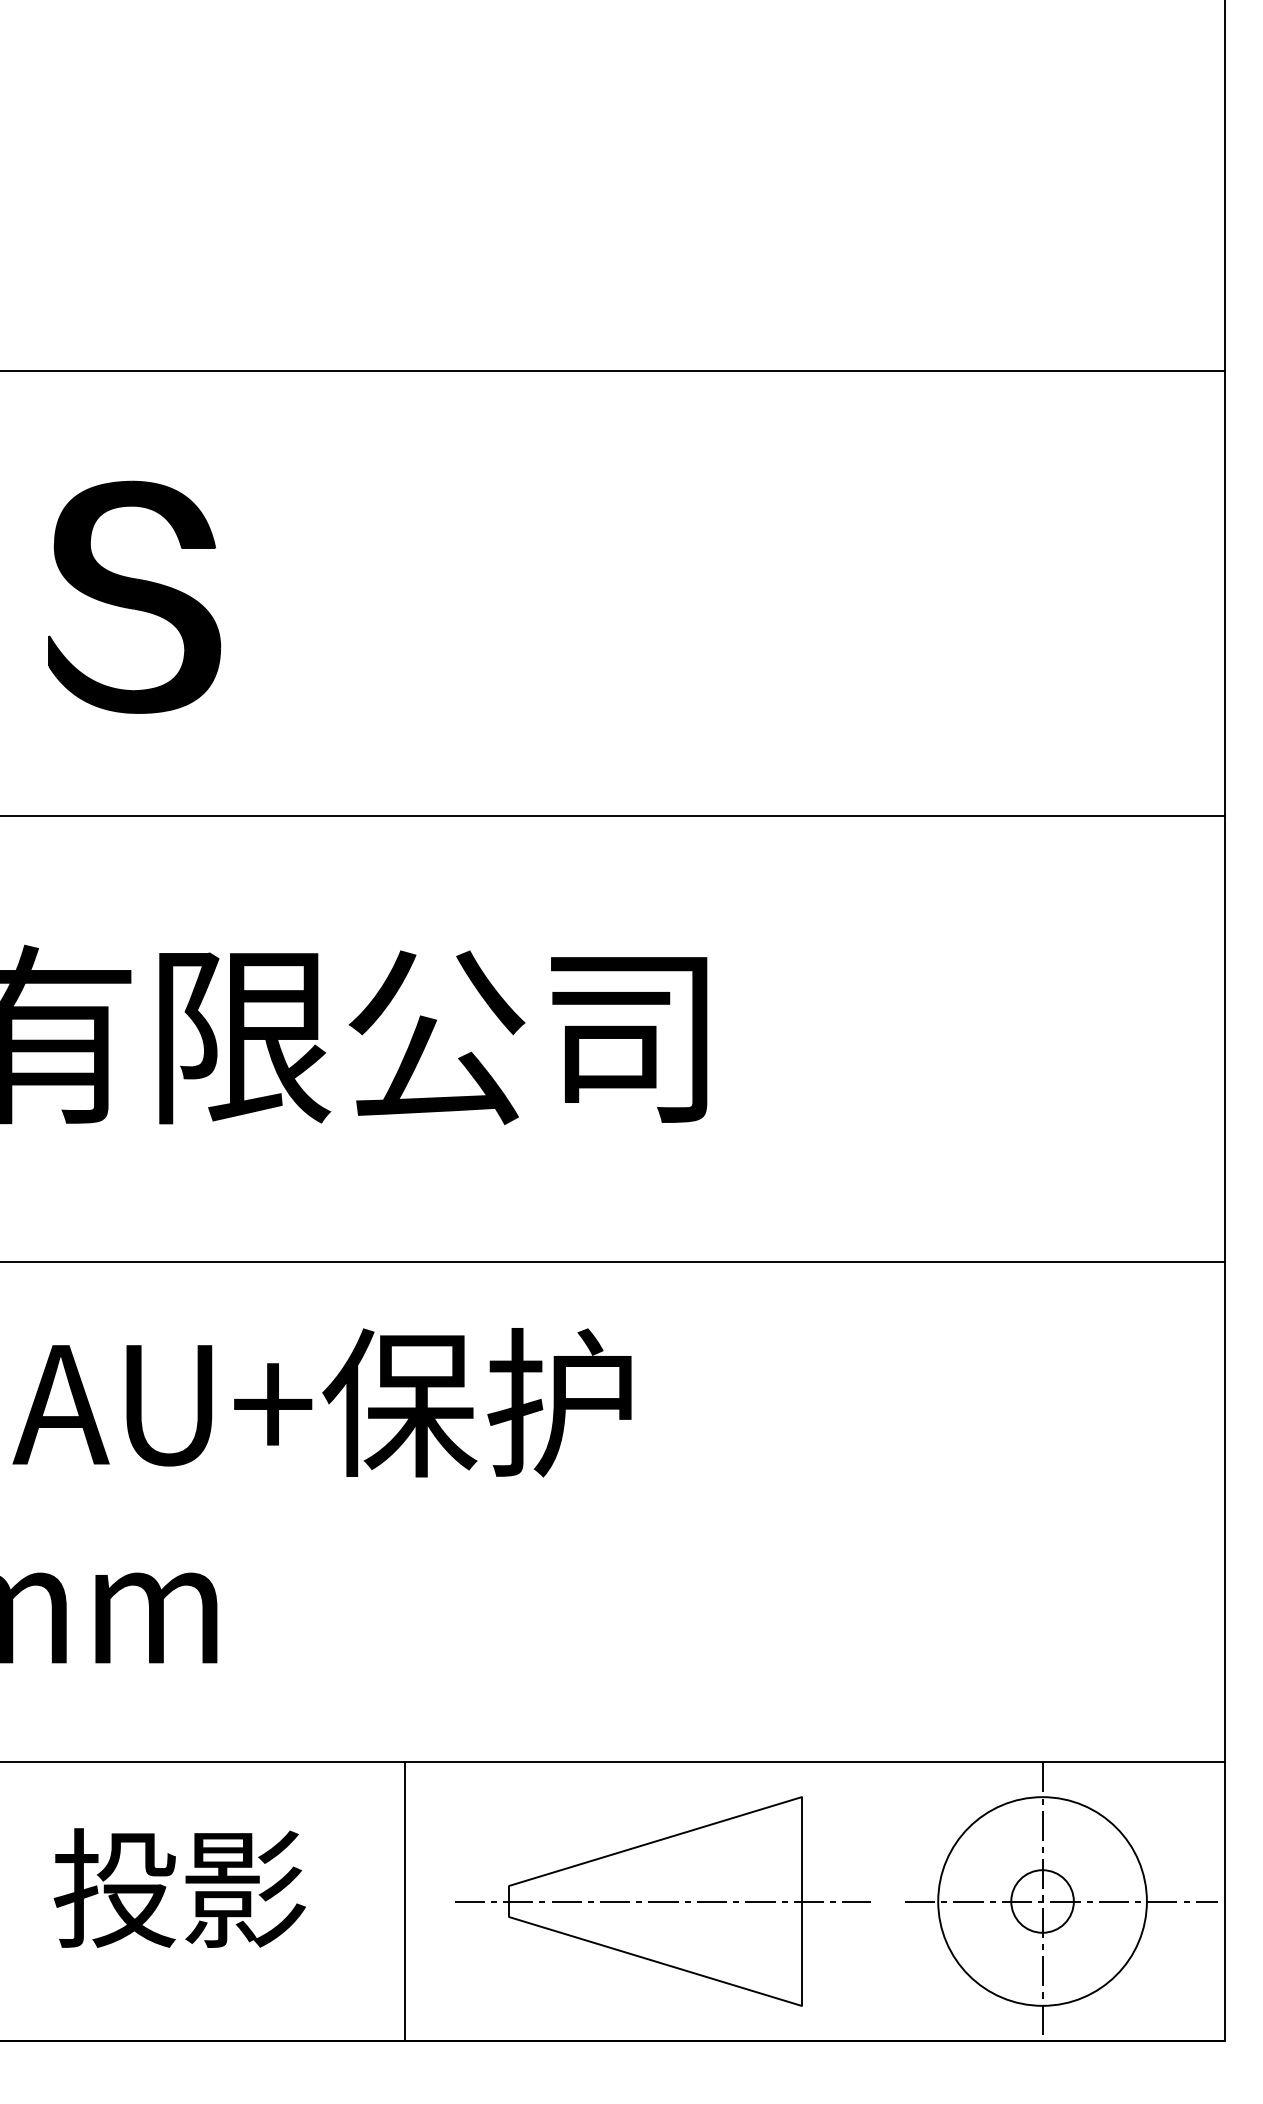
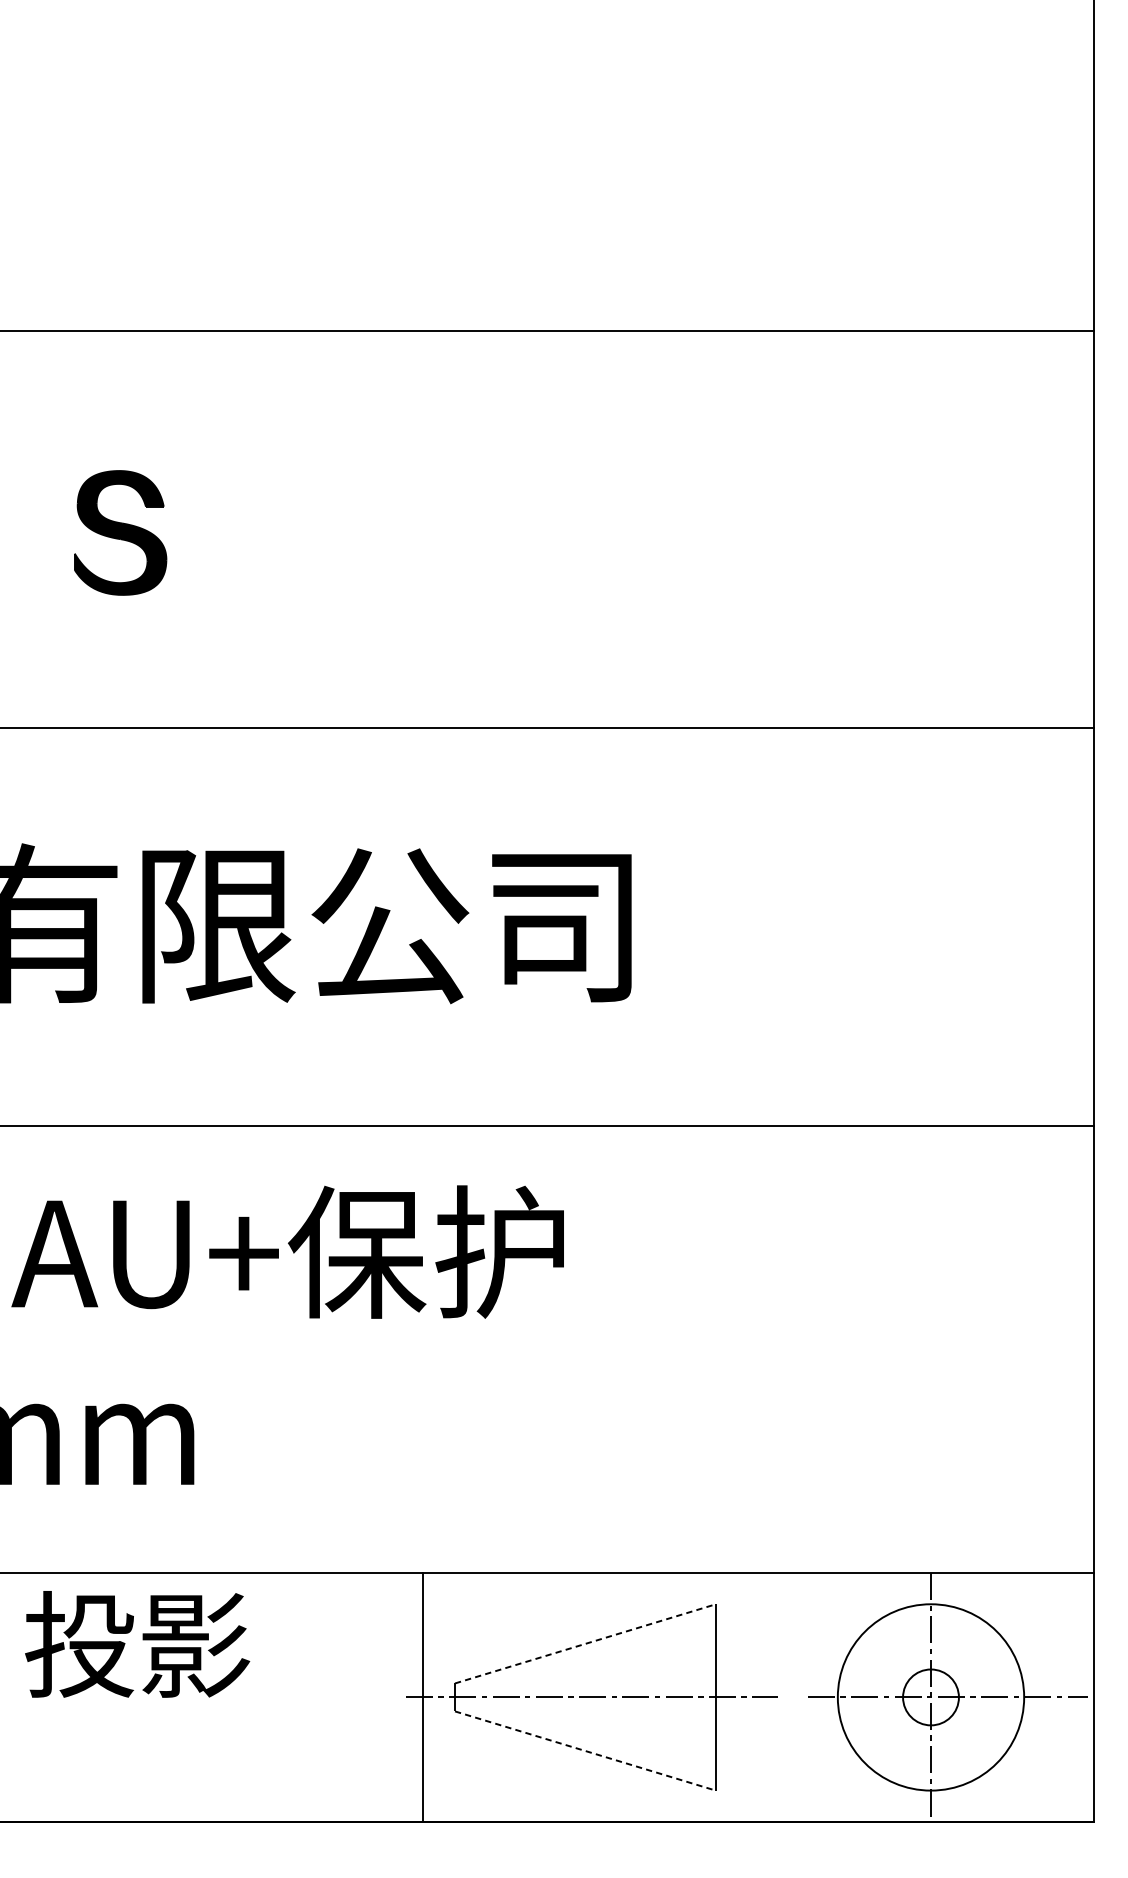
part: (134, 596) -> (120, 532), size x0.6
line: (655, 1841) -> (585, 1643), solid -> dashed
text: (179, 1887) -> (137, 1643), moved
line: (405, 1901) -> (422, 1697), moved
line: (655, 1961) -> (585, 1751), solid -> dashed

